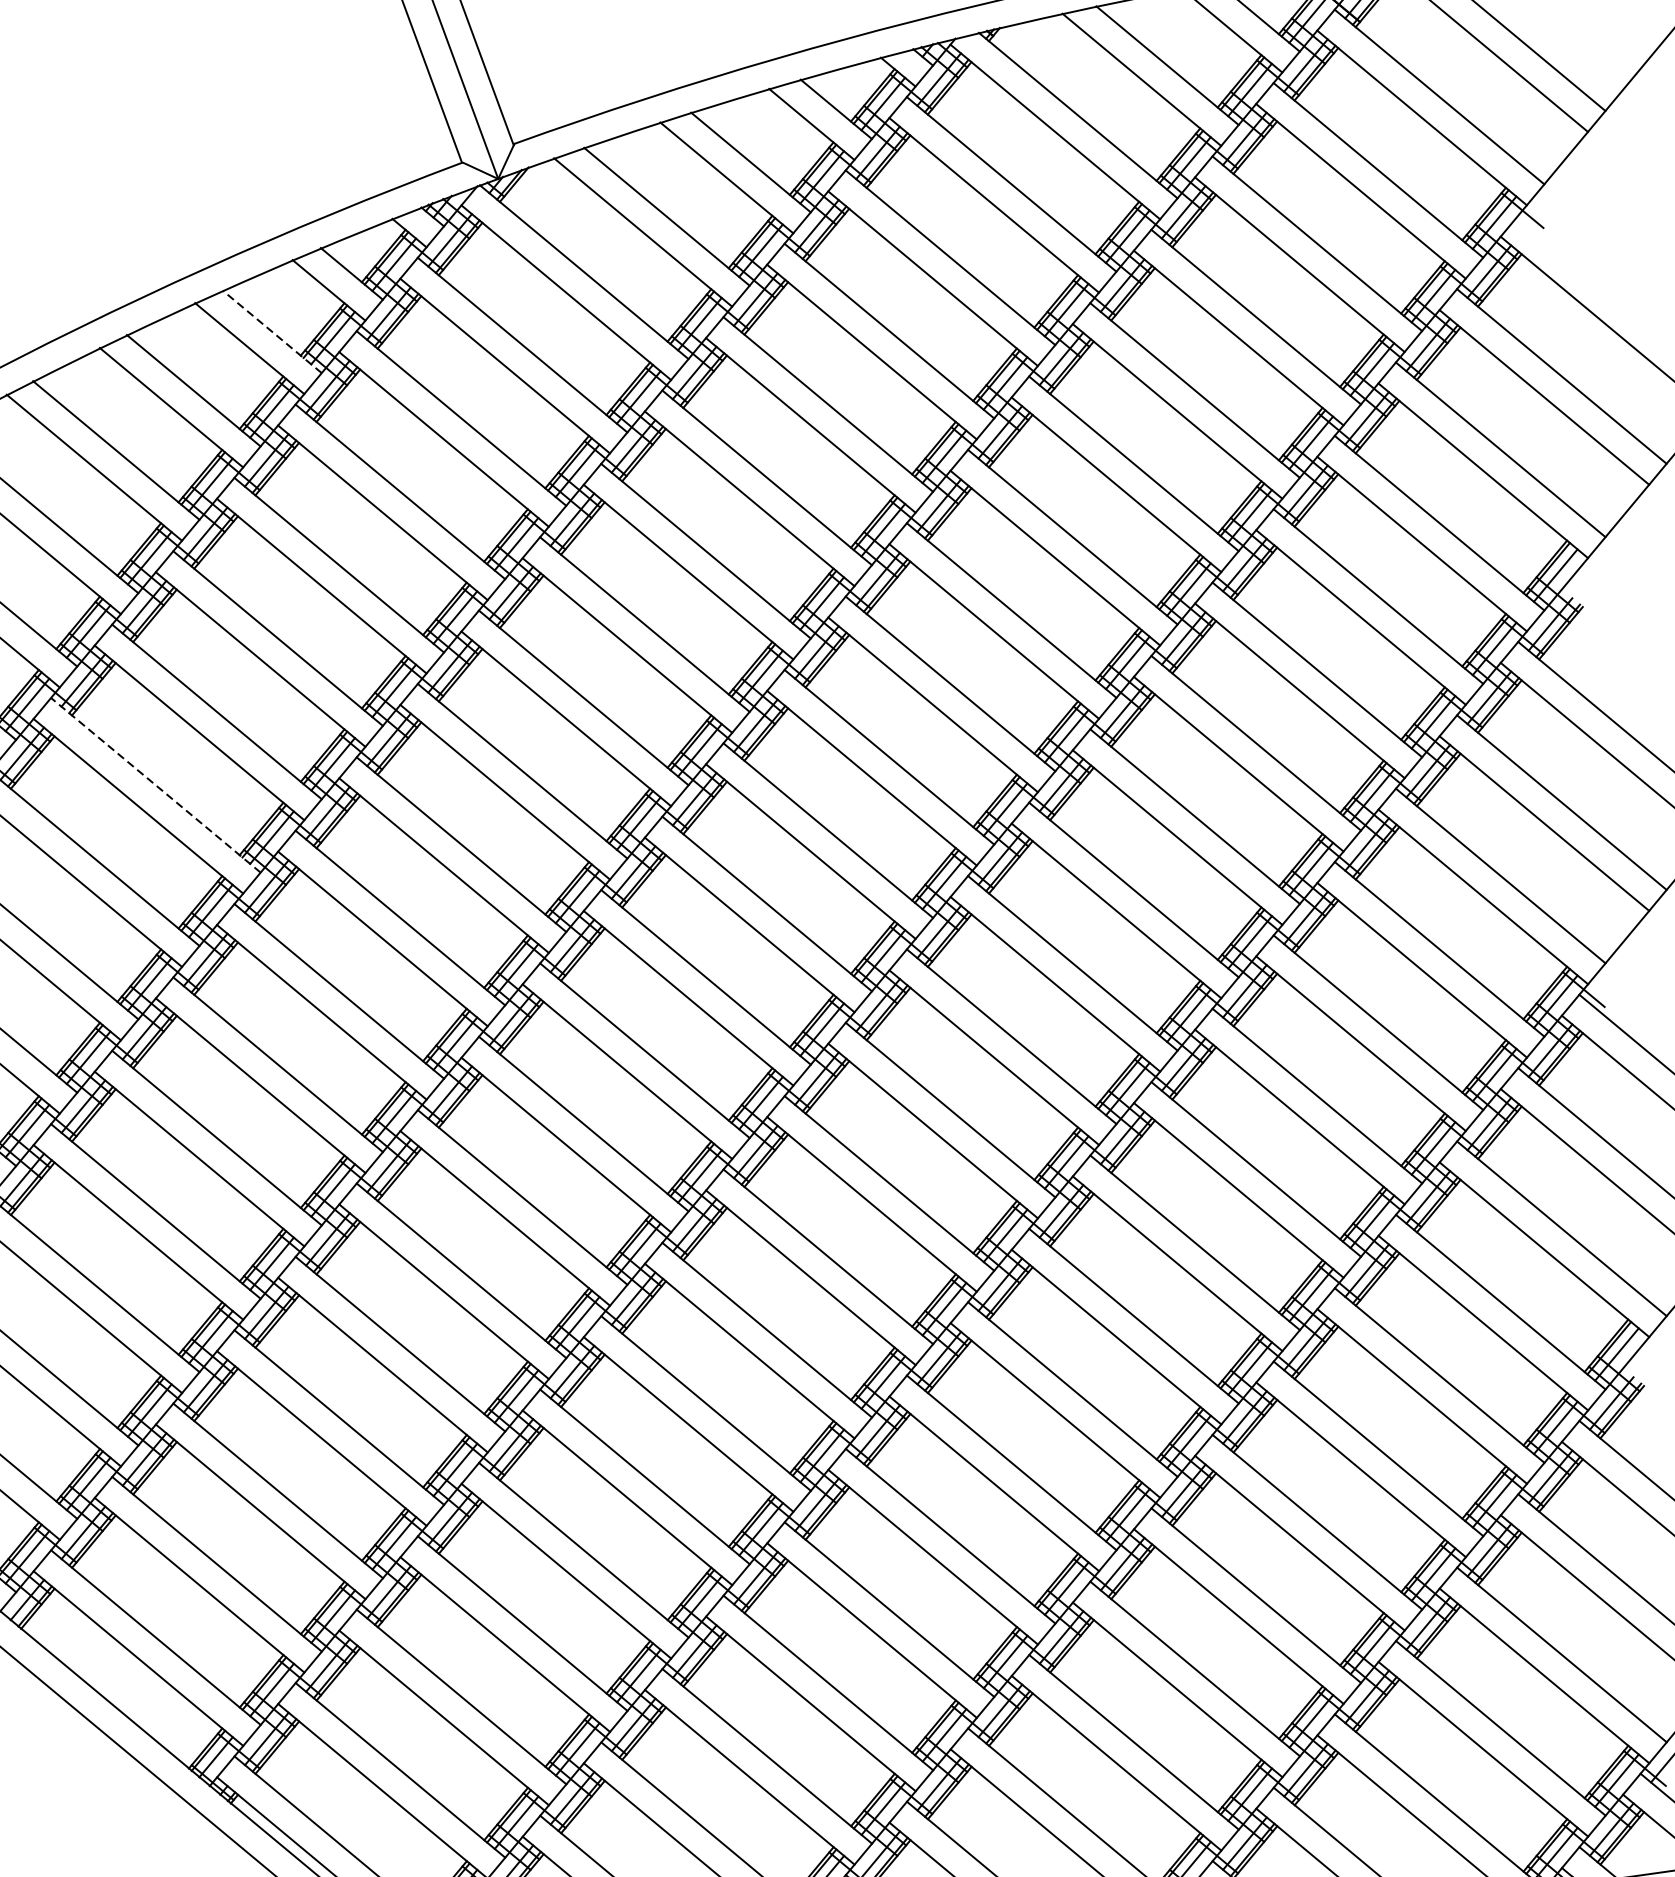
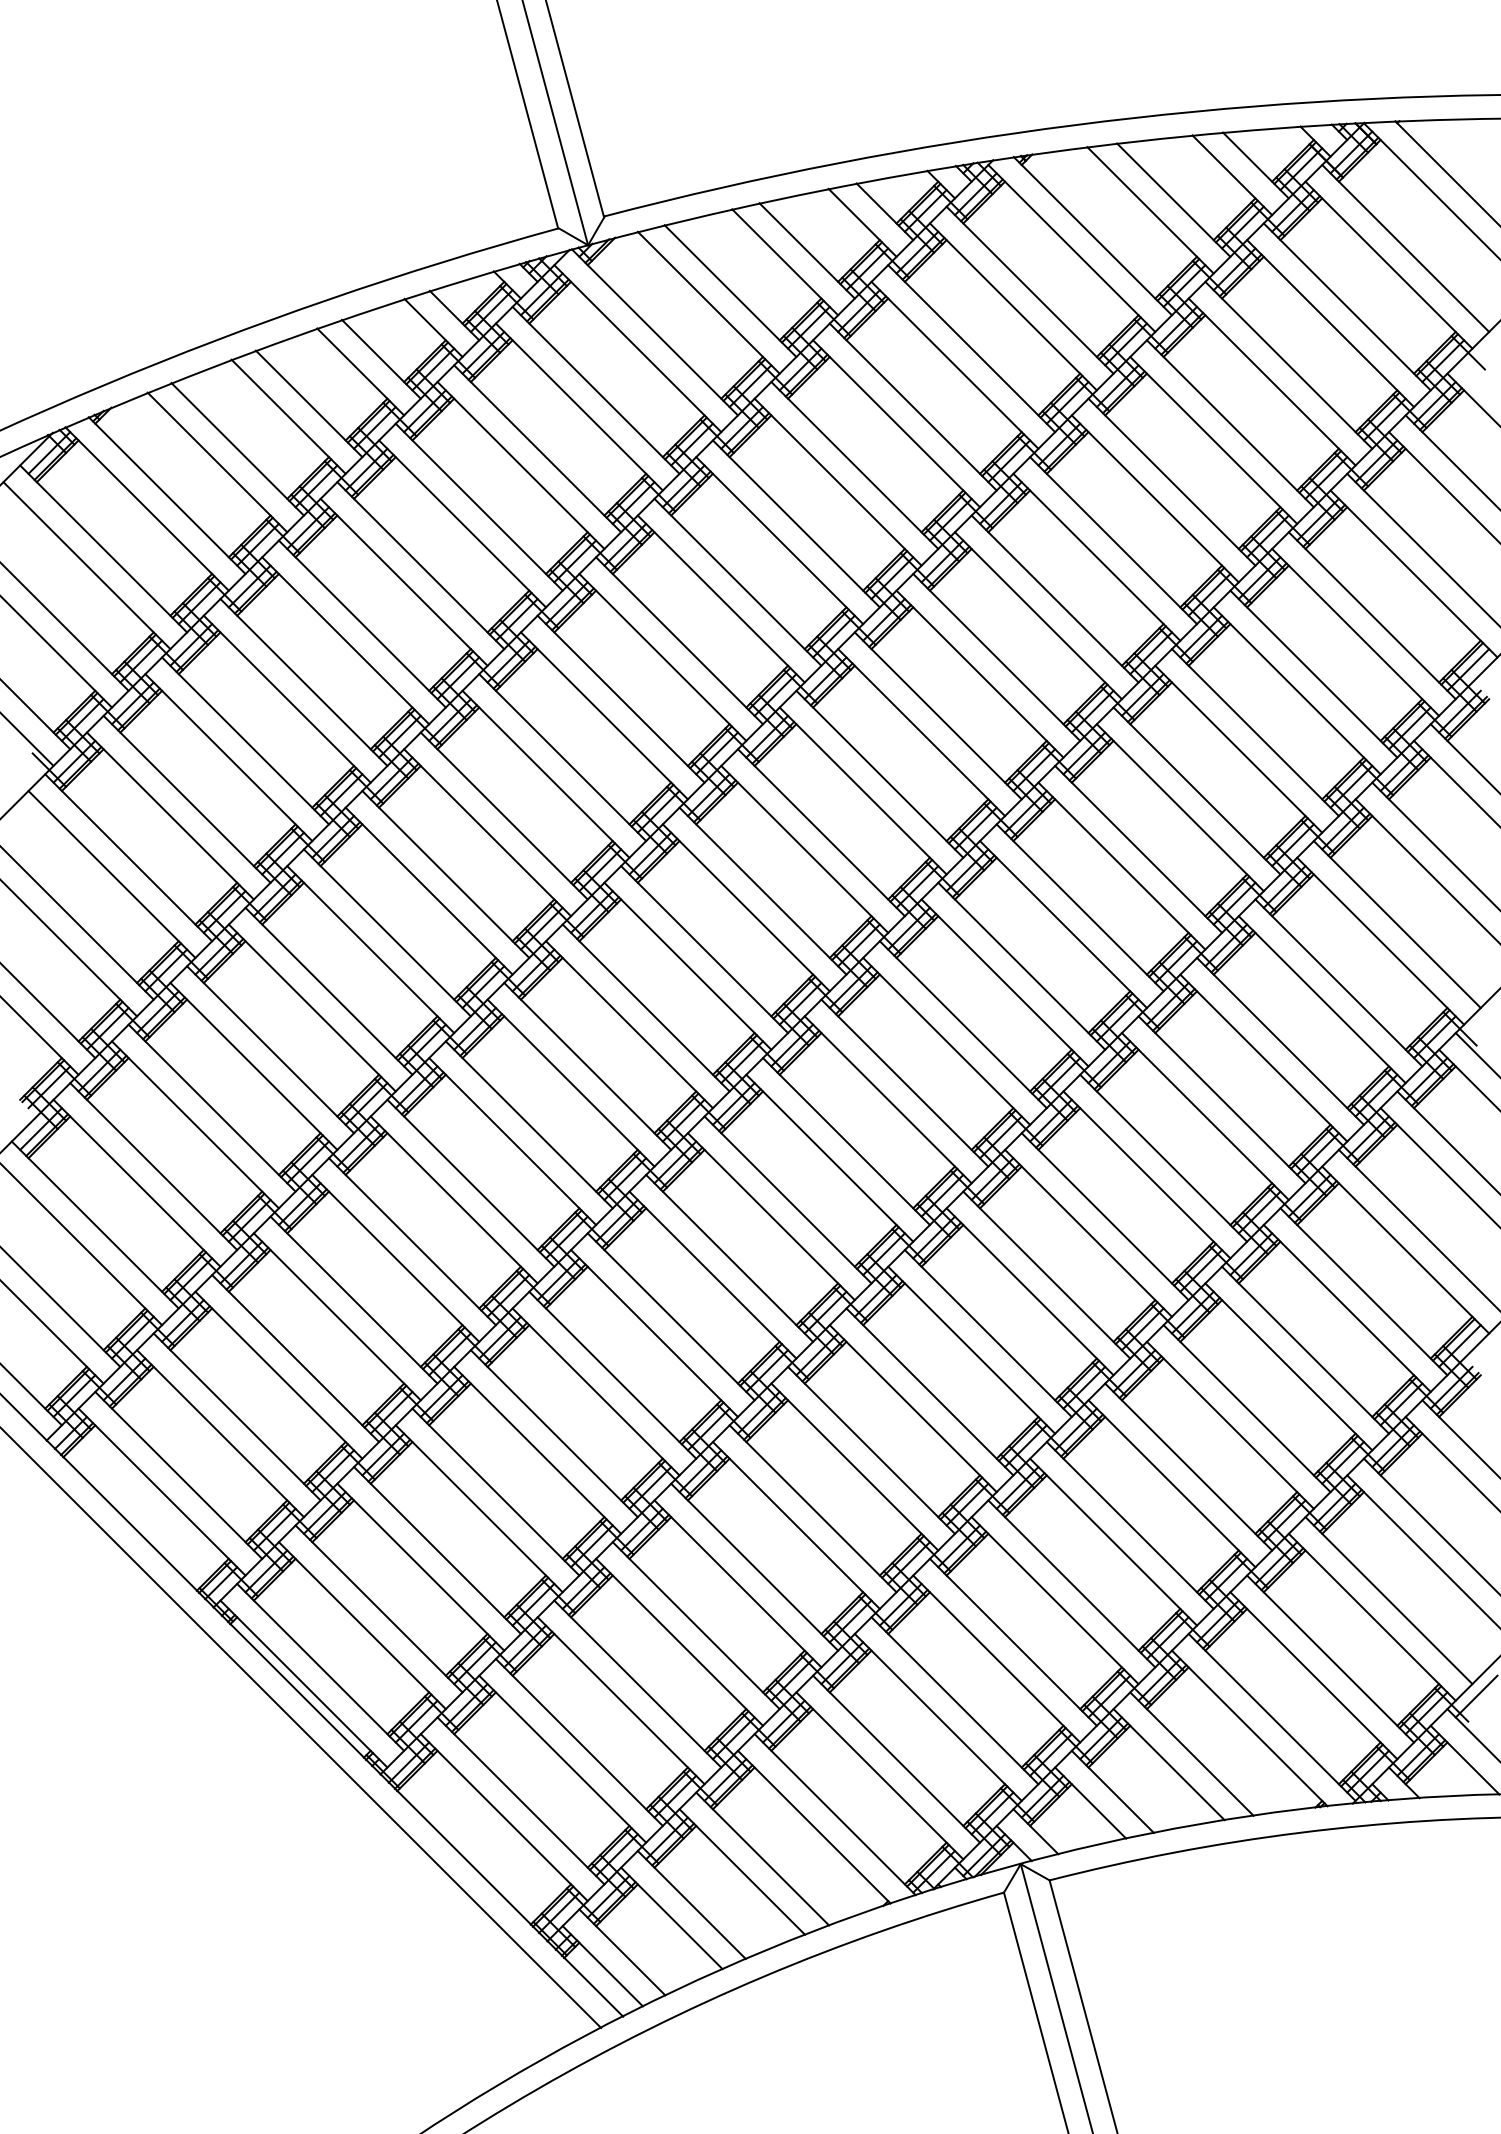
line: (272, 332) -> (381, 359), dashed -> solid
line: (155, 784) -> (245, 740), dashed -> solid

